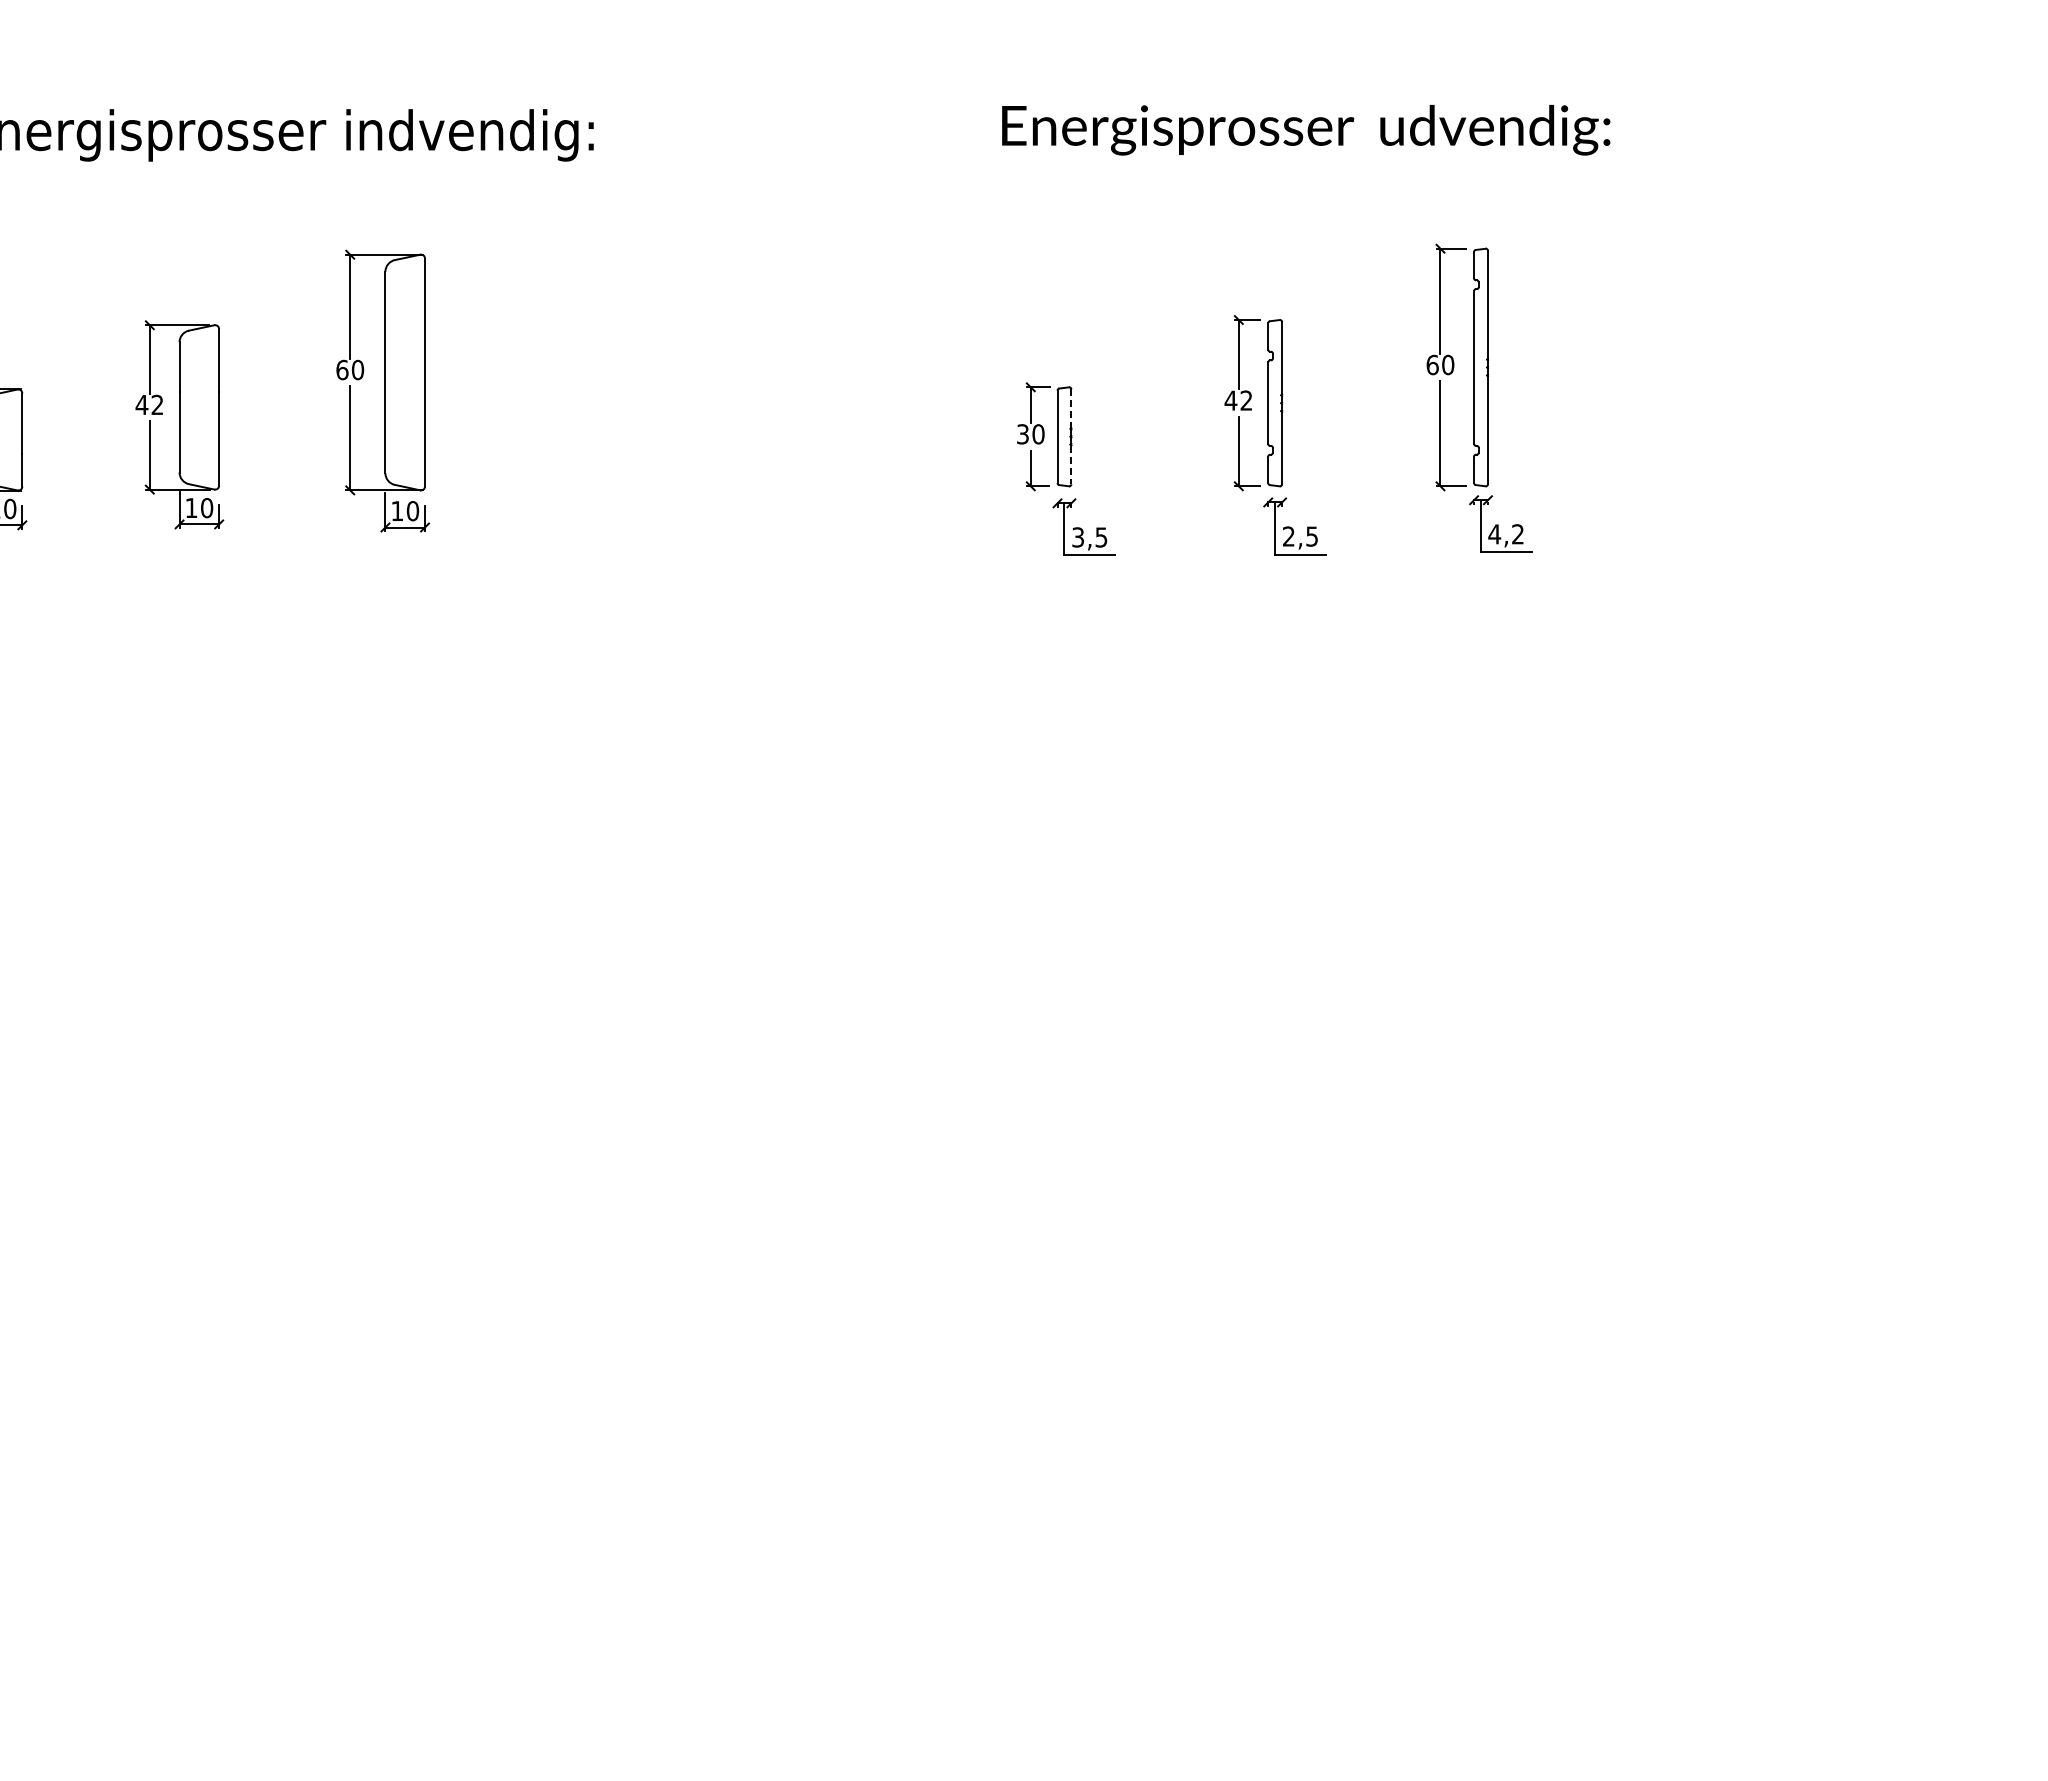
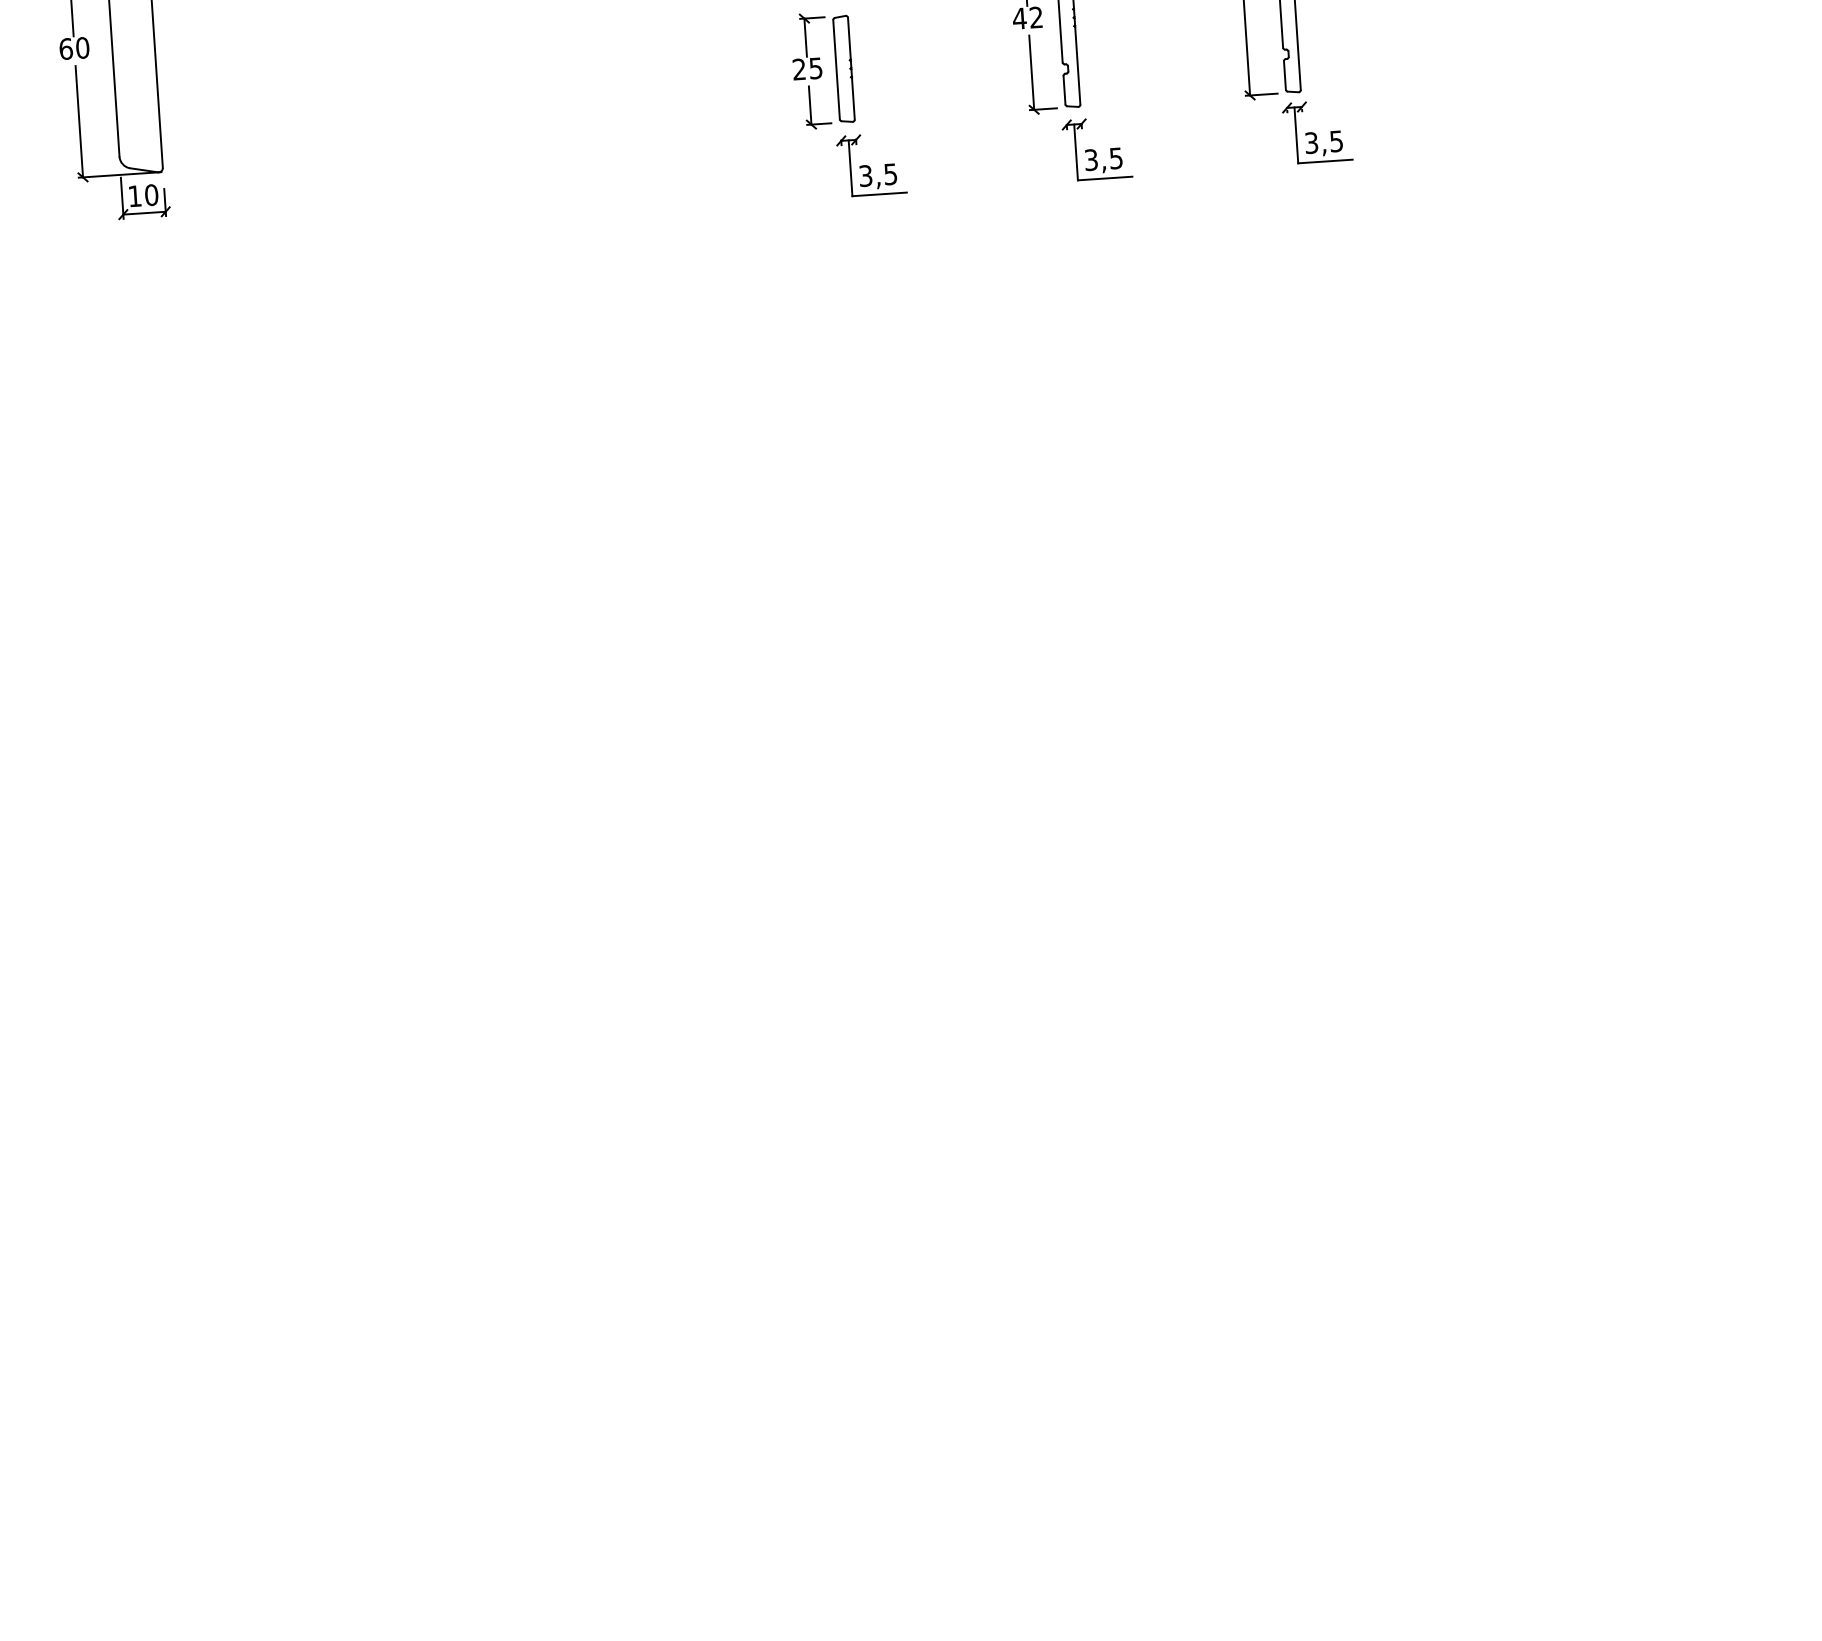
line: (1071, 409) -> (849, 39), dashed -> solid
text: (1030, 434) -> (807, 69), 30 -> 25
line: (1071, 465) -> (853, 99), dashed -> solid
text: (1505, 534) -> (1323, 142), 4,2 -> 3,5
text: (1288, 536) -> (1090, 160), 2,5 -> 3,5

